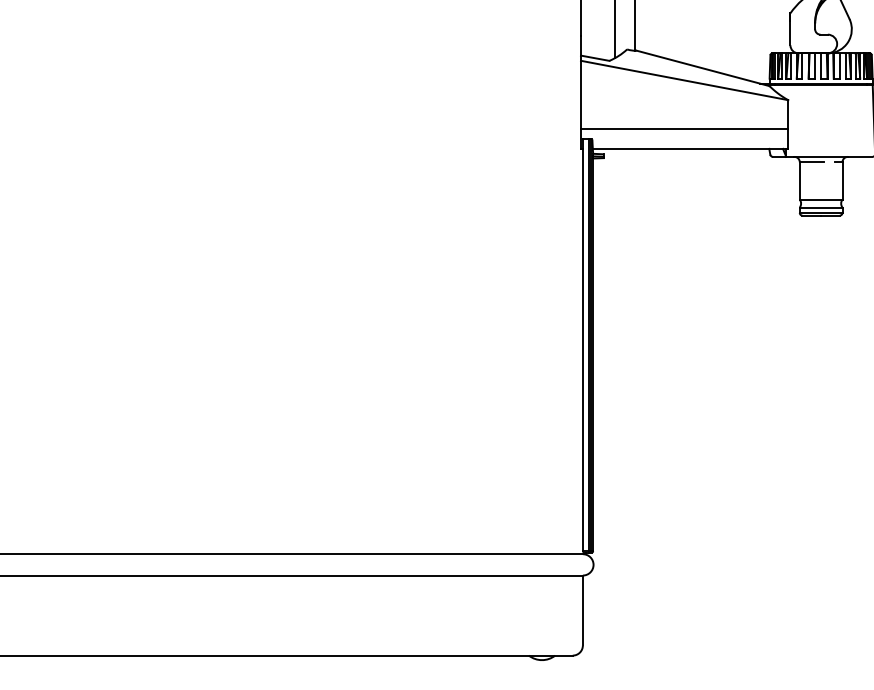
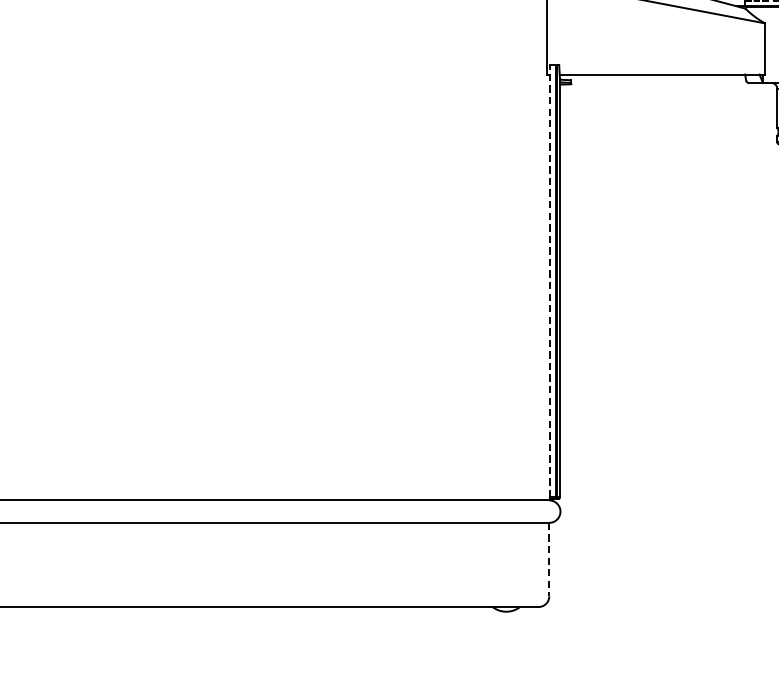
line: (684, 128) -> (656, 53), removed
line: (583, 345) -> (549, 281), solid -> dashed
line: (582, 610) -> (548, 559), solid -> dashed

